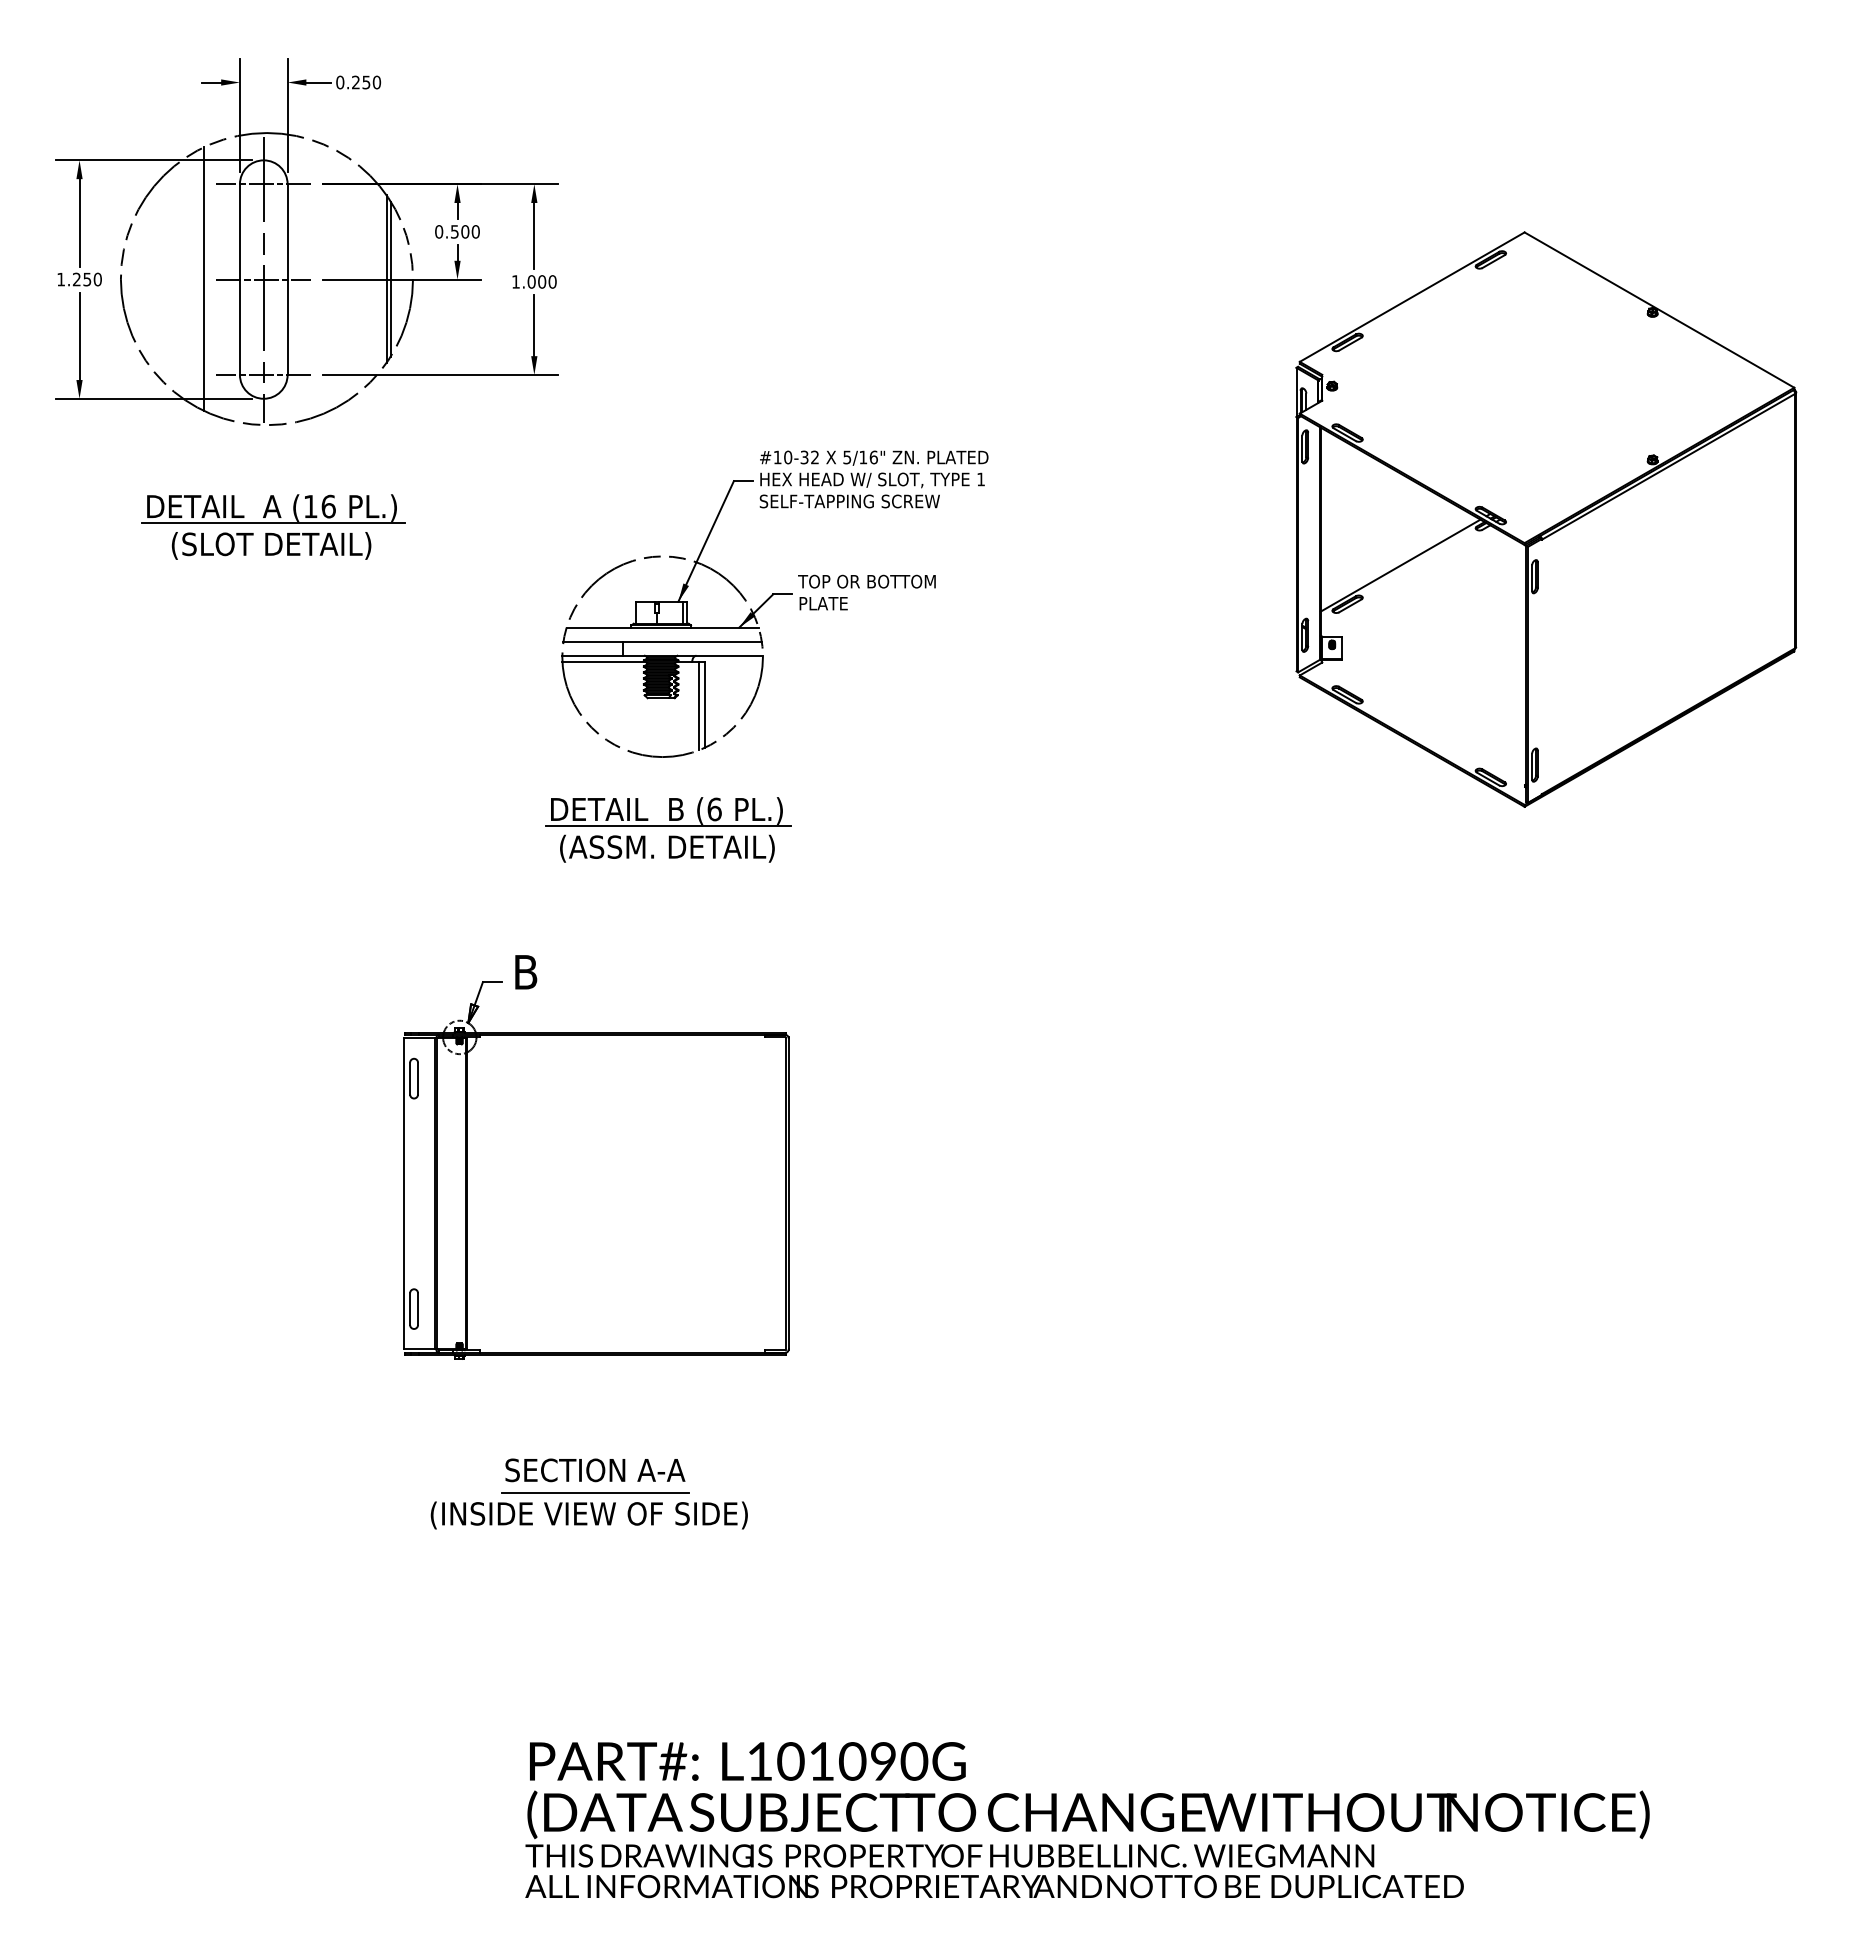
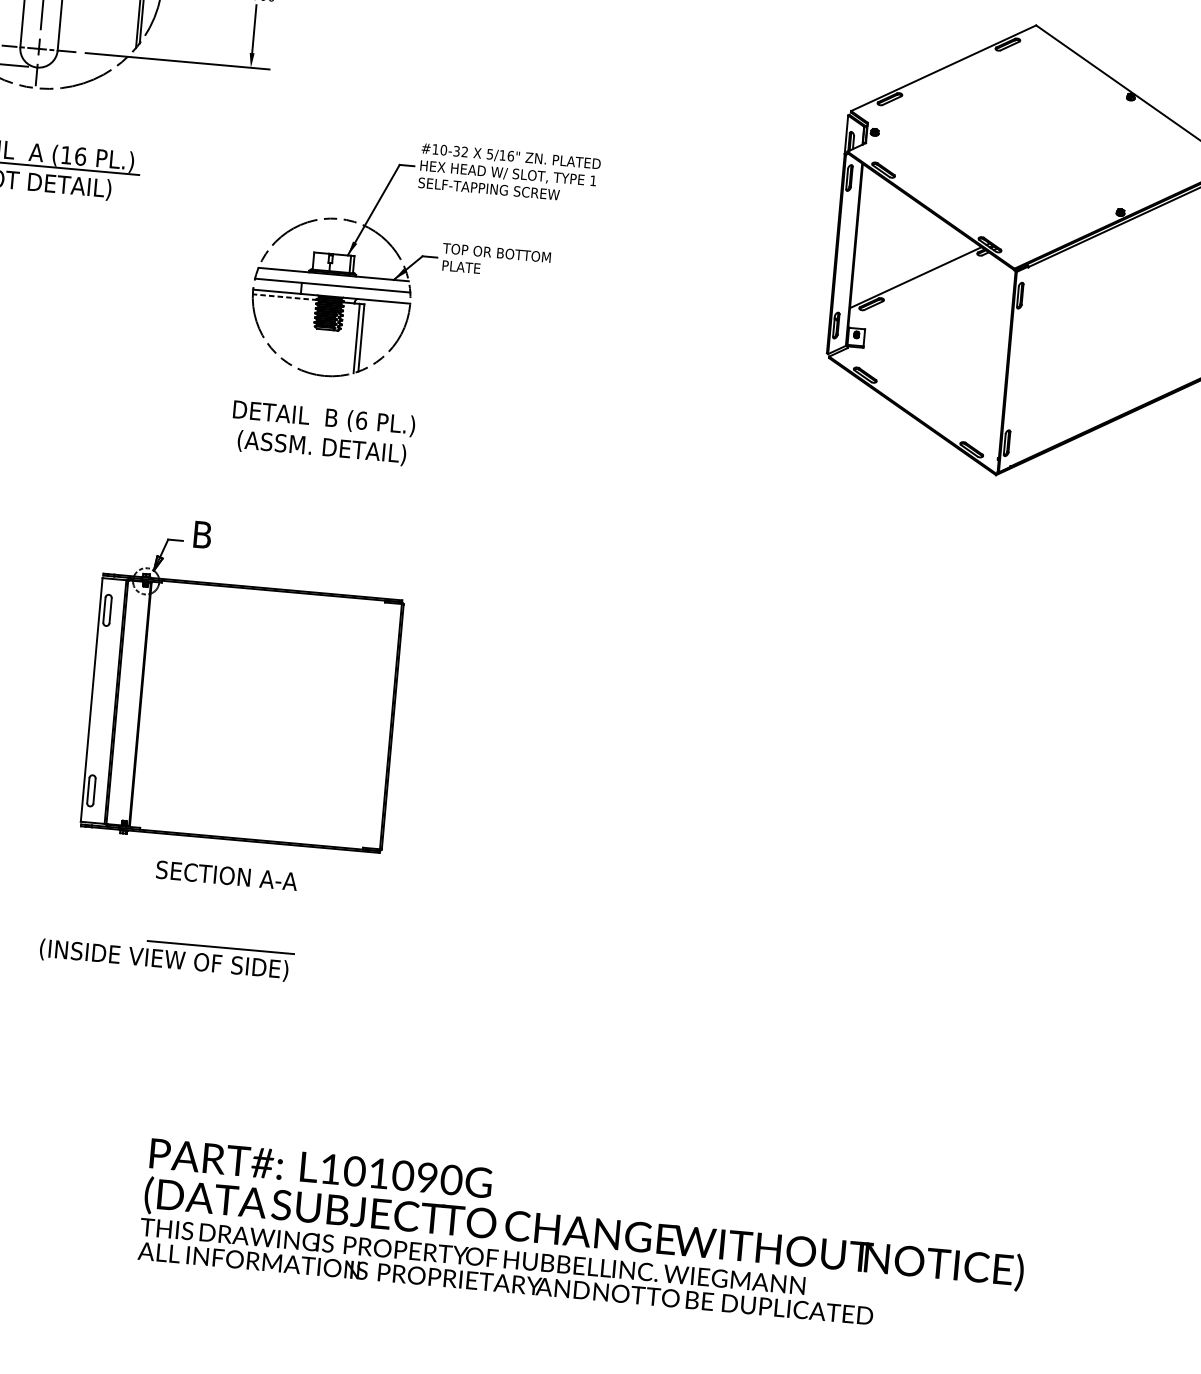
line: (603, 661) -> (285, 297), solid -> dashed
line: (668, 826) -> (324, 430), removed
text: (595, 1470) -> (227, 875), moved
text: (588, 1515) -> (163, 960), moved

